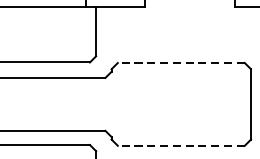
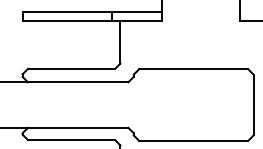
line: (181, 63) -> (193, 69), dashed -> solid
line: (181, 145) -> (193, 140), dashed -> solid

